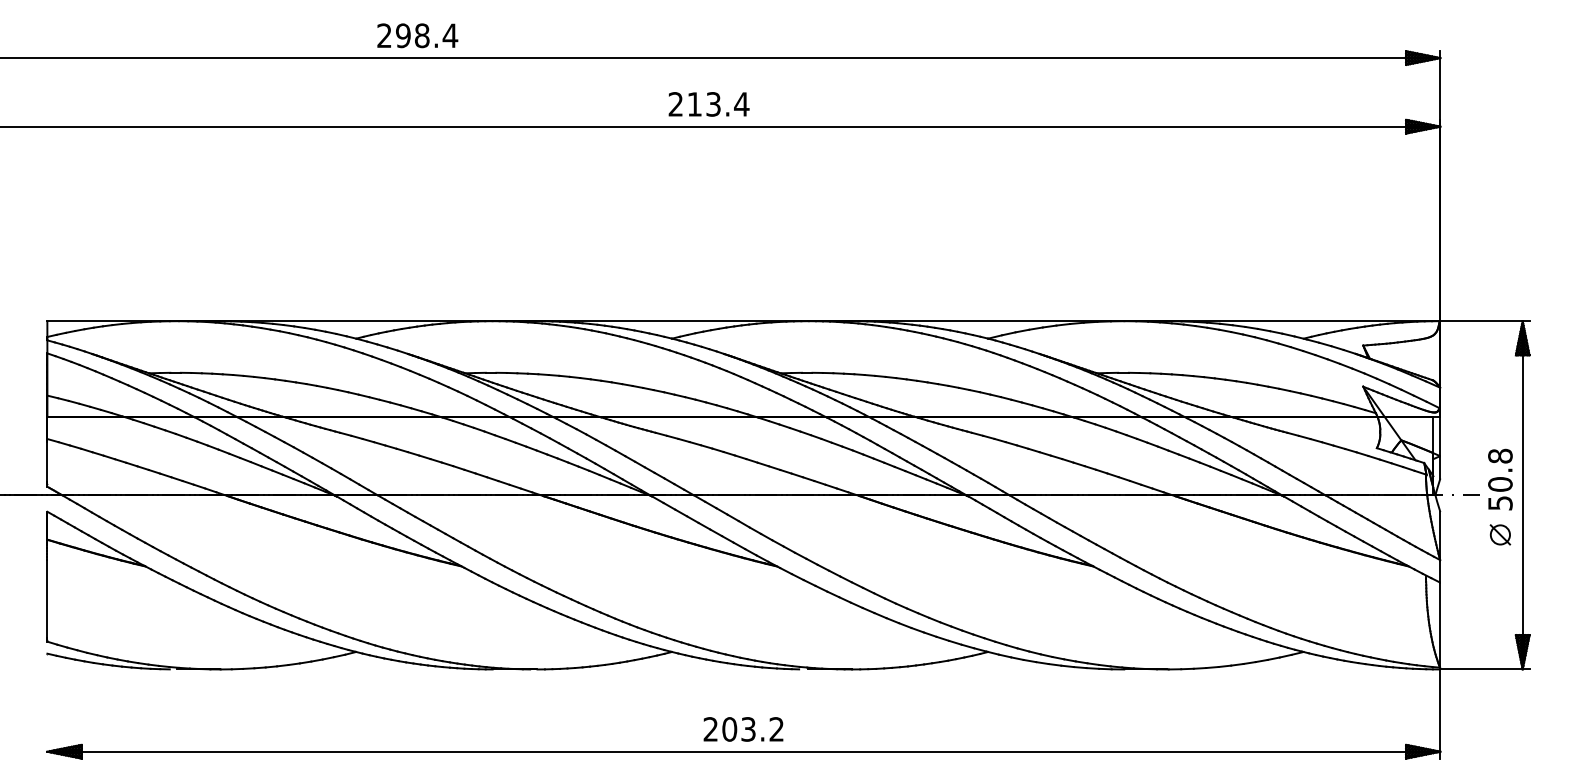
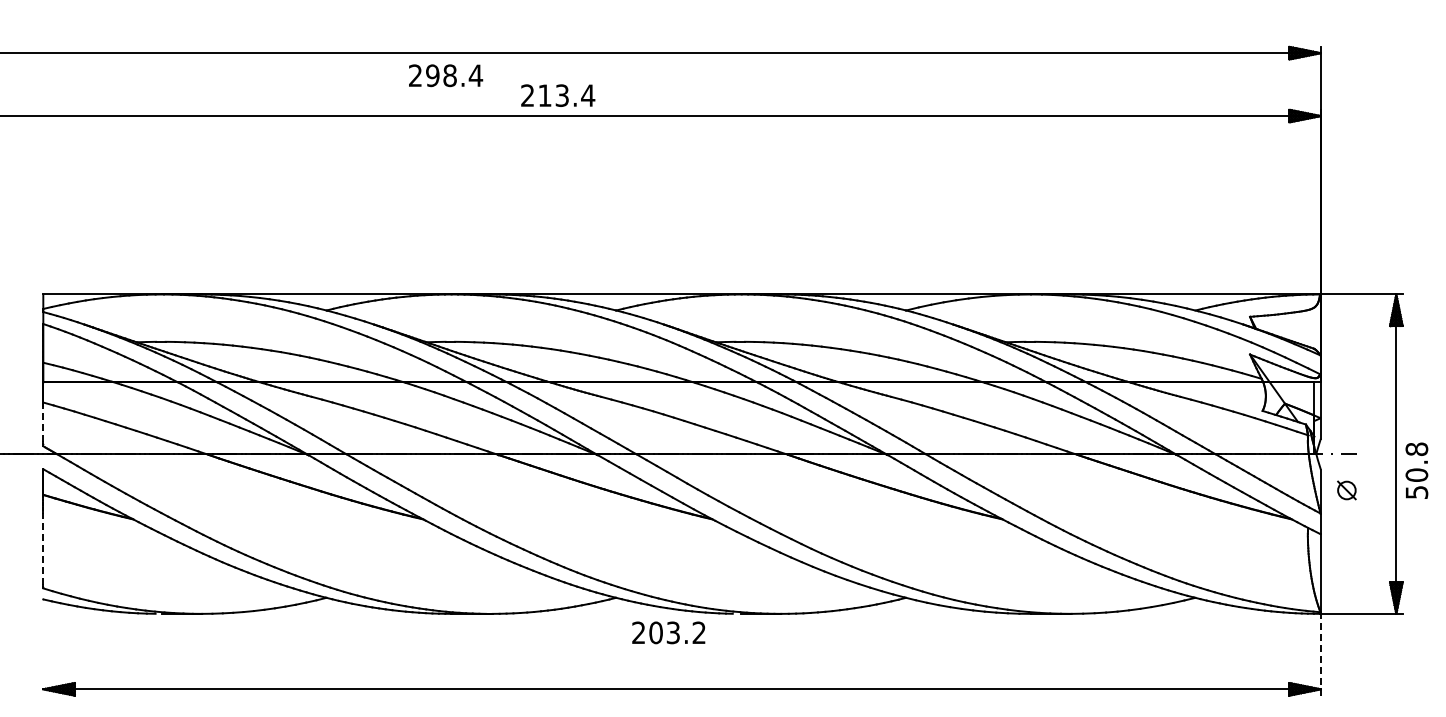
text: (418, 35) -> (446, 75), moved
text: (709, 104) -> (558, 95), moved
line: (47, 461) -> (43, 423), solid -> dashed
text: (1499, 479) -> (1416, 470), moved
part: (1499, 534) -> (1346, 490), moved
line: (47, 598) -> (43, 548), solid -> dashed
line: (1440, 713) -> (1320, 654), solid -> dashed
text: (743, 729) -> (668, 632), moved

